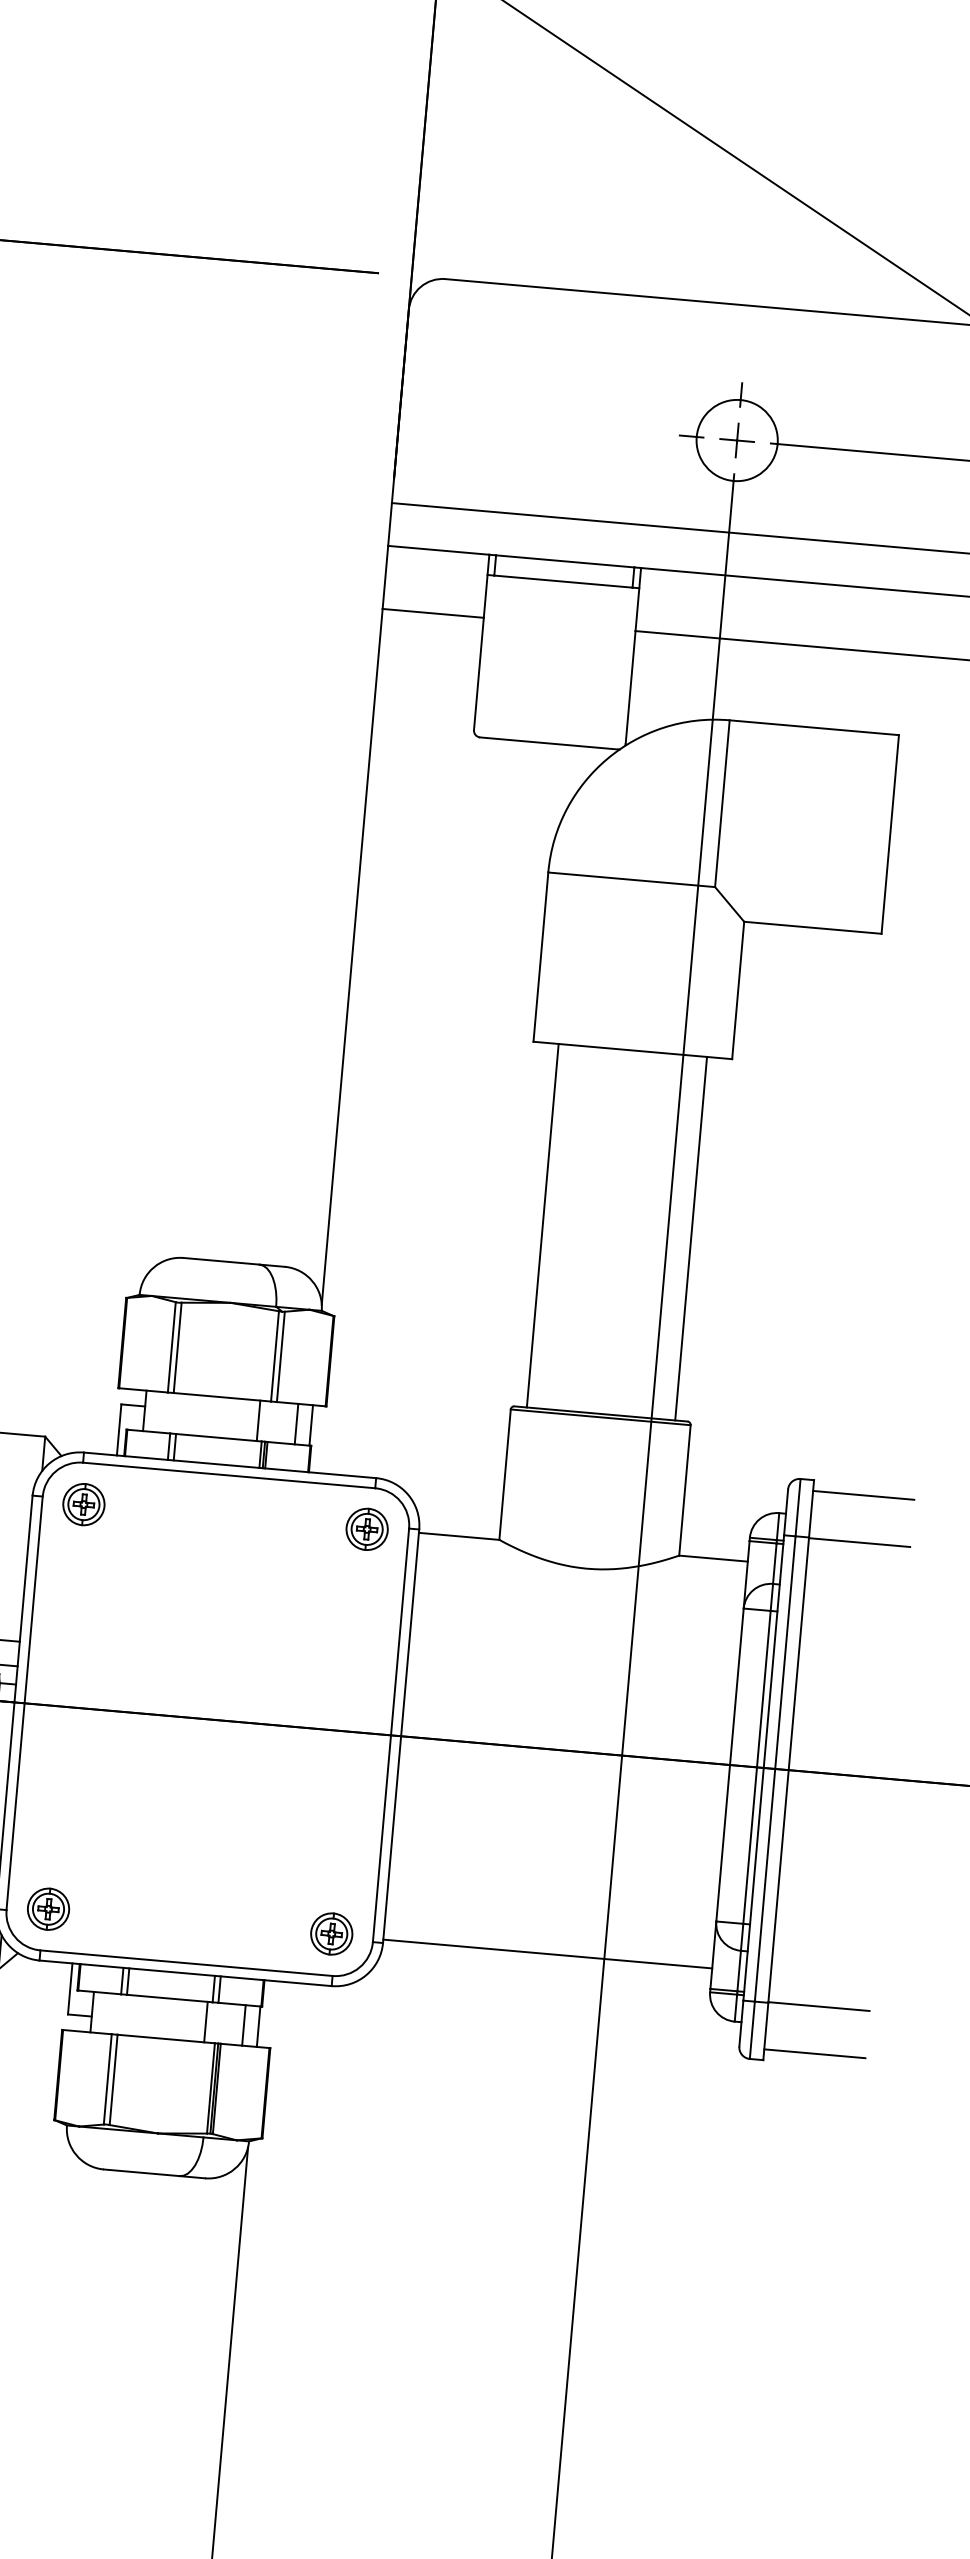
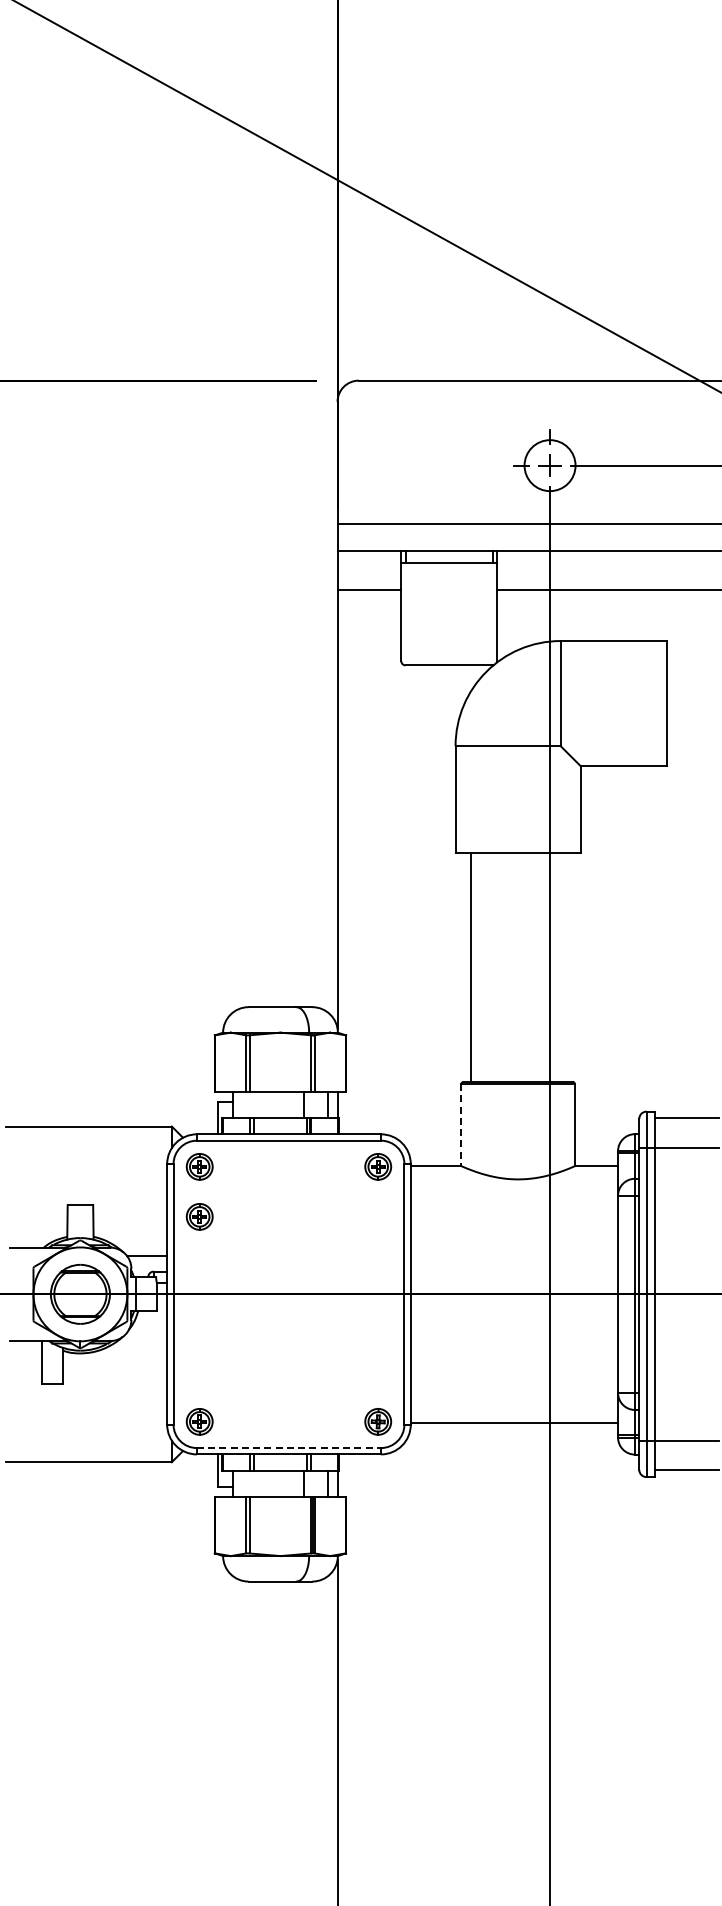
line: (690, 1237) -> (564, 966), removed
line: (505, 1475) -> (461, 1125), solid -> dashed
part: (76, 1583) -> (199, 1216), added
line: (187, 1963) -> (289, 1448), solid -> dashed

